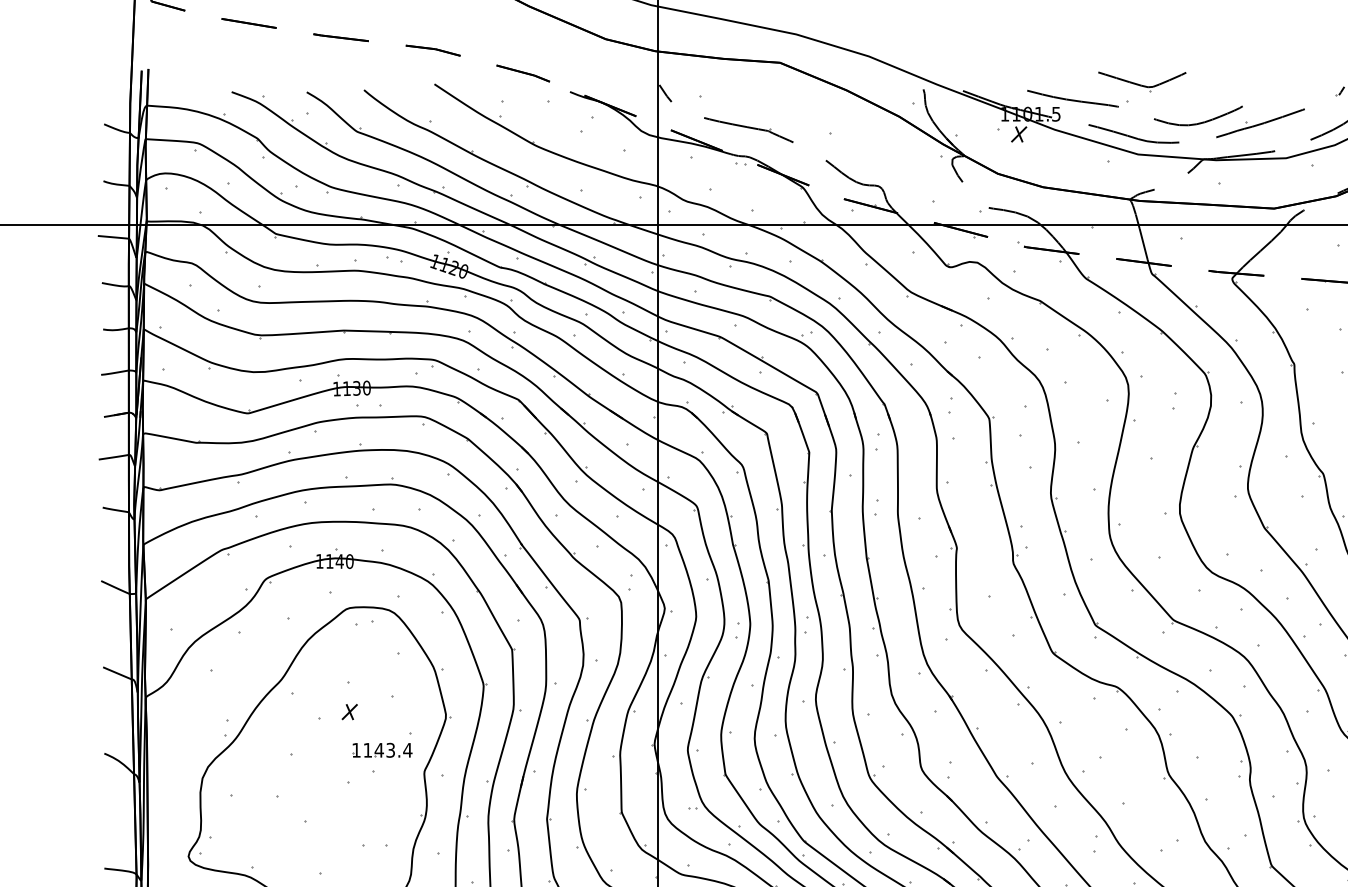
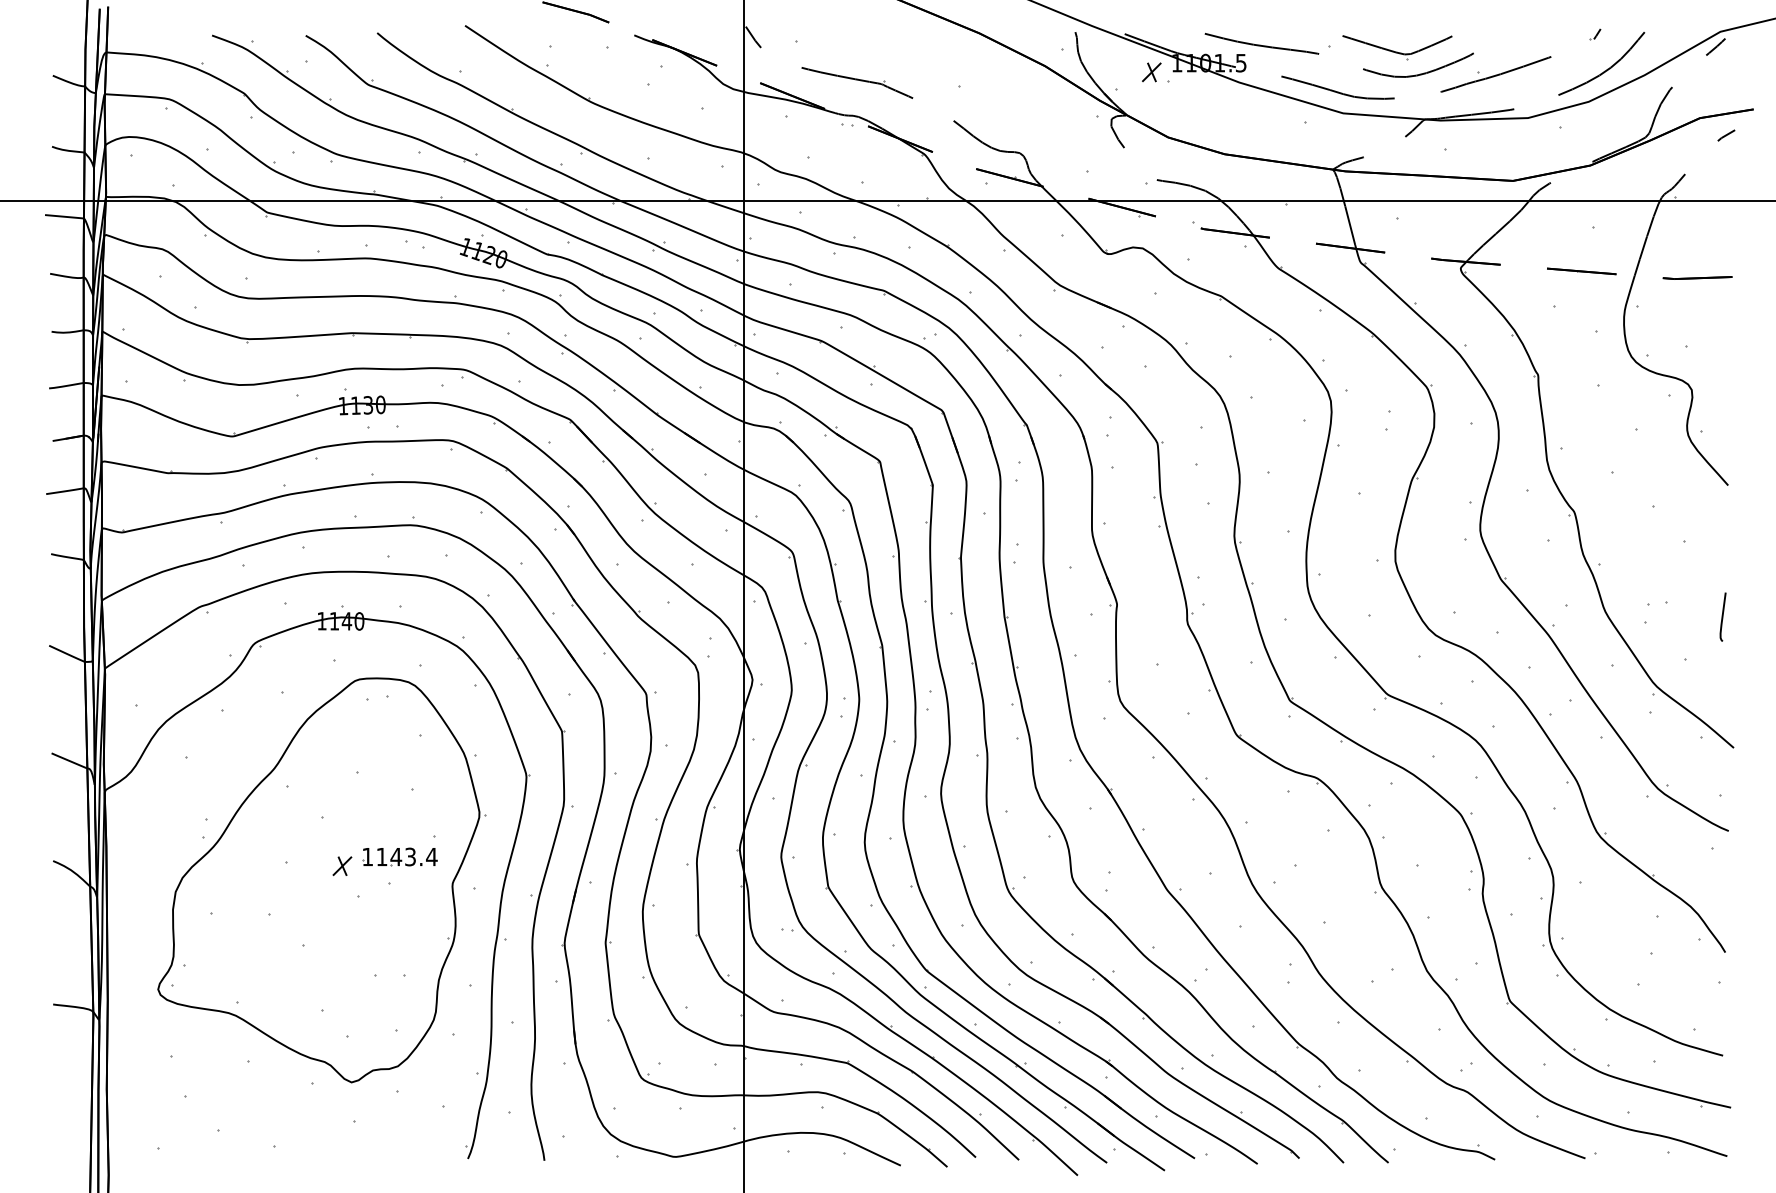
part: (1142, 81) -> (1397, 47), moved
part: (1018, 134) -> (1151, 72), moved
part: (349, 711) -> (342, 865), moved

